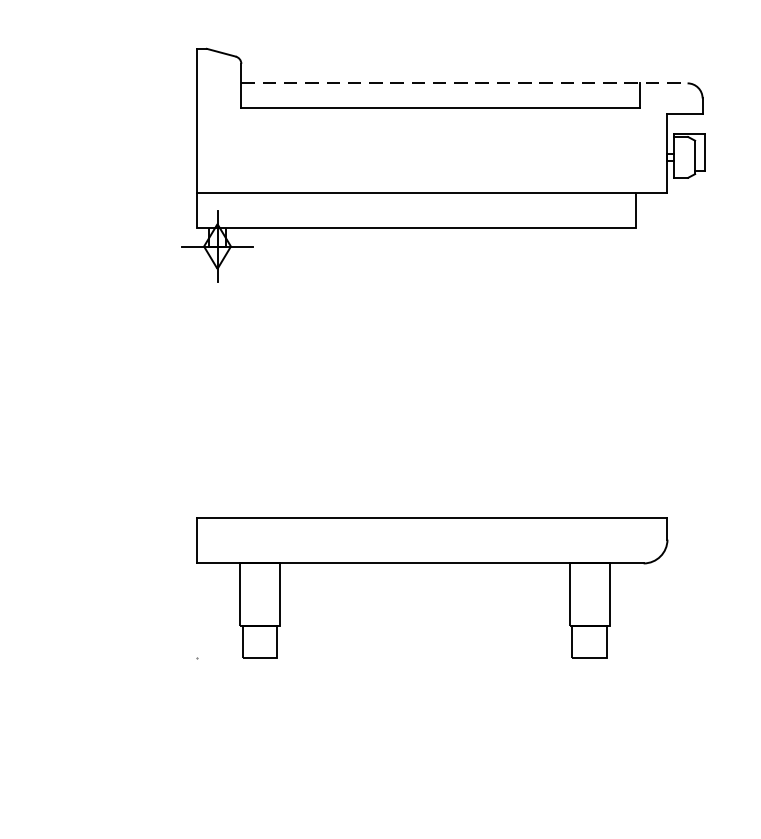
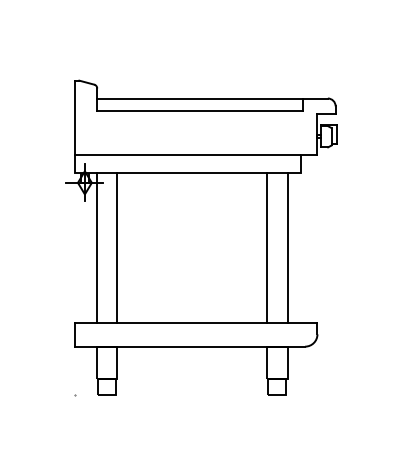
line: (466, 83) -> (213, 98), dashed -> solid
line: (239, 373) -> (96, 248), added
line: (280, 373) -> (117, 248), added
line: (568, 373) -> (266, 248), added
line: (609, 373) -> (287, 248), added

